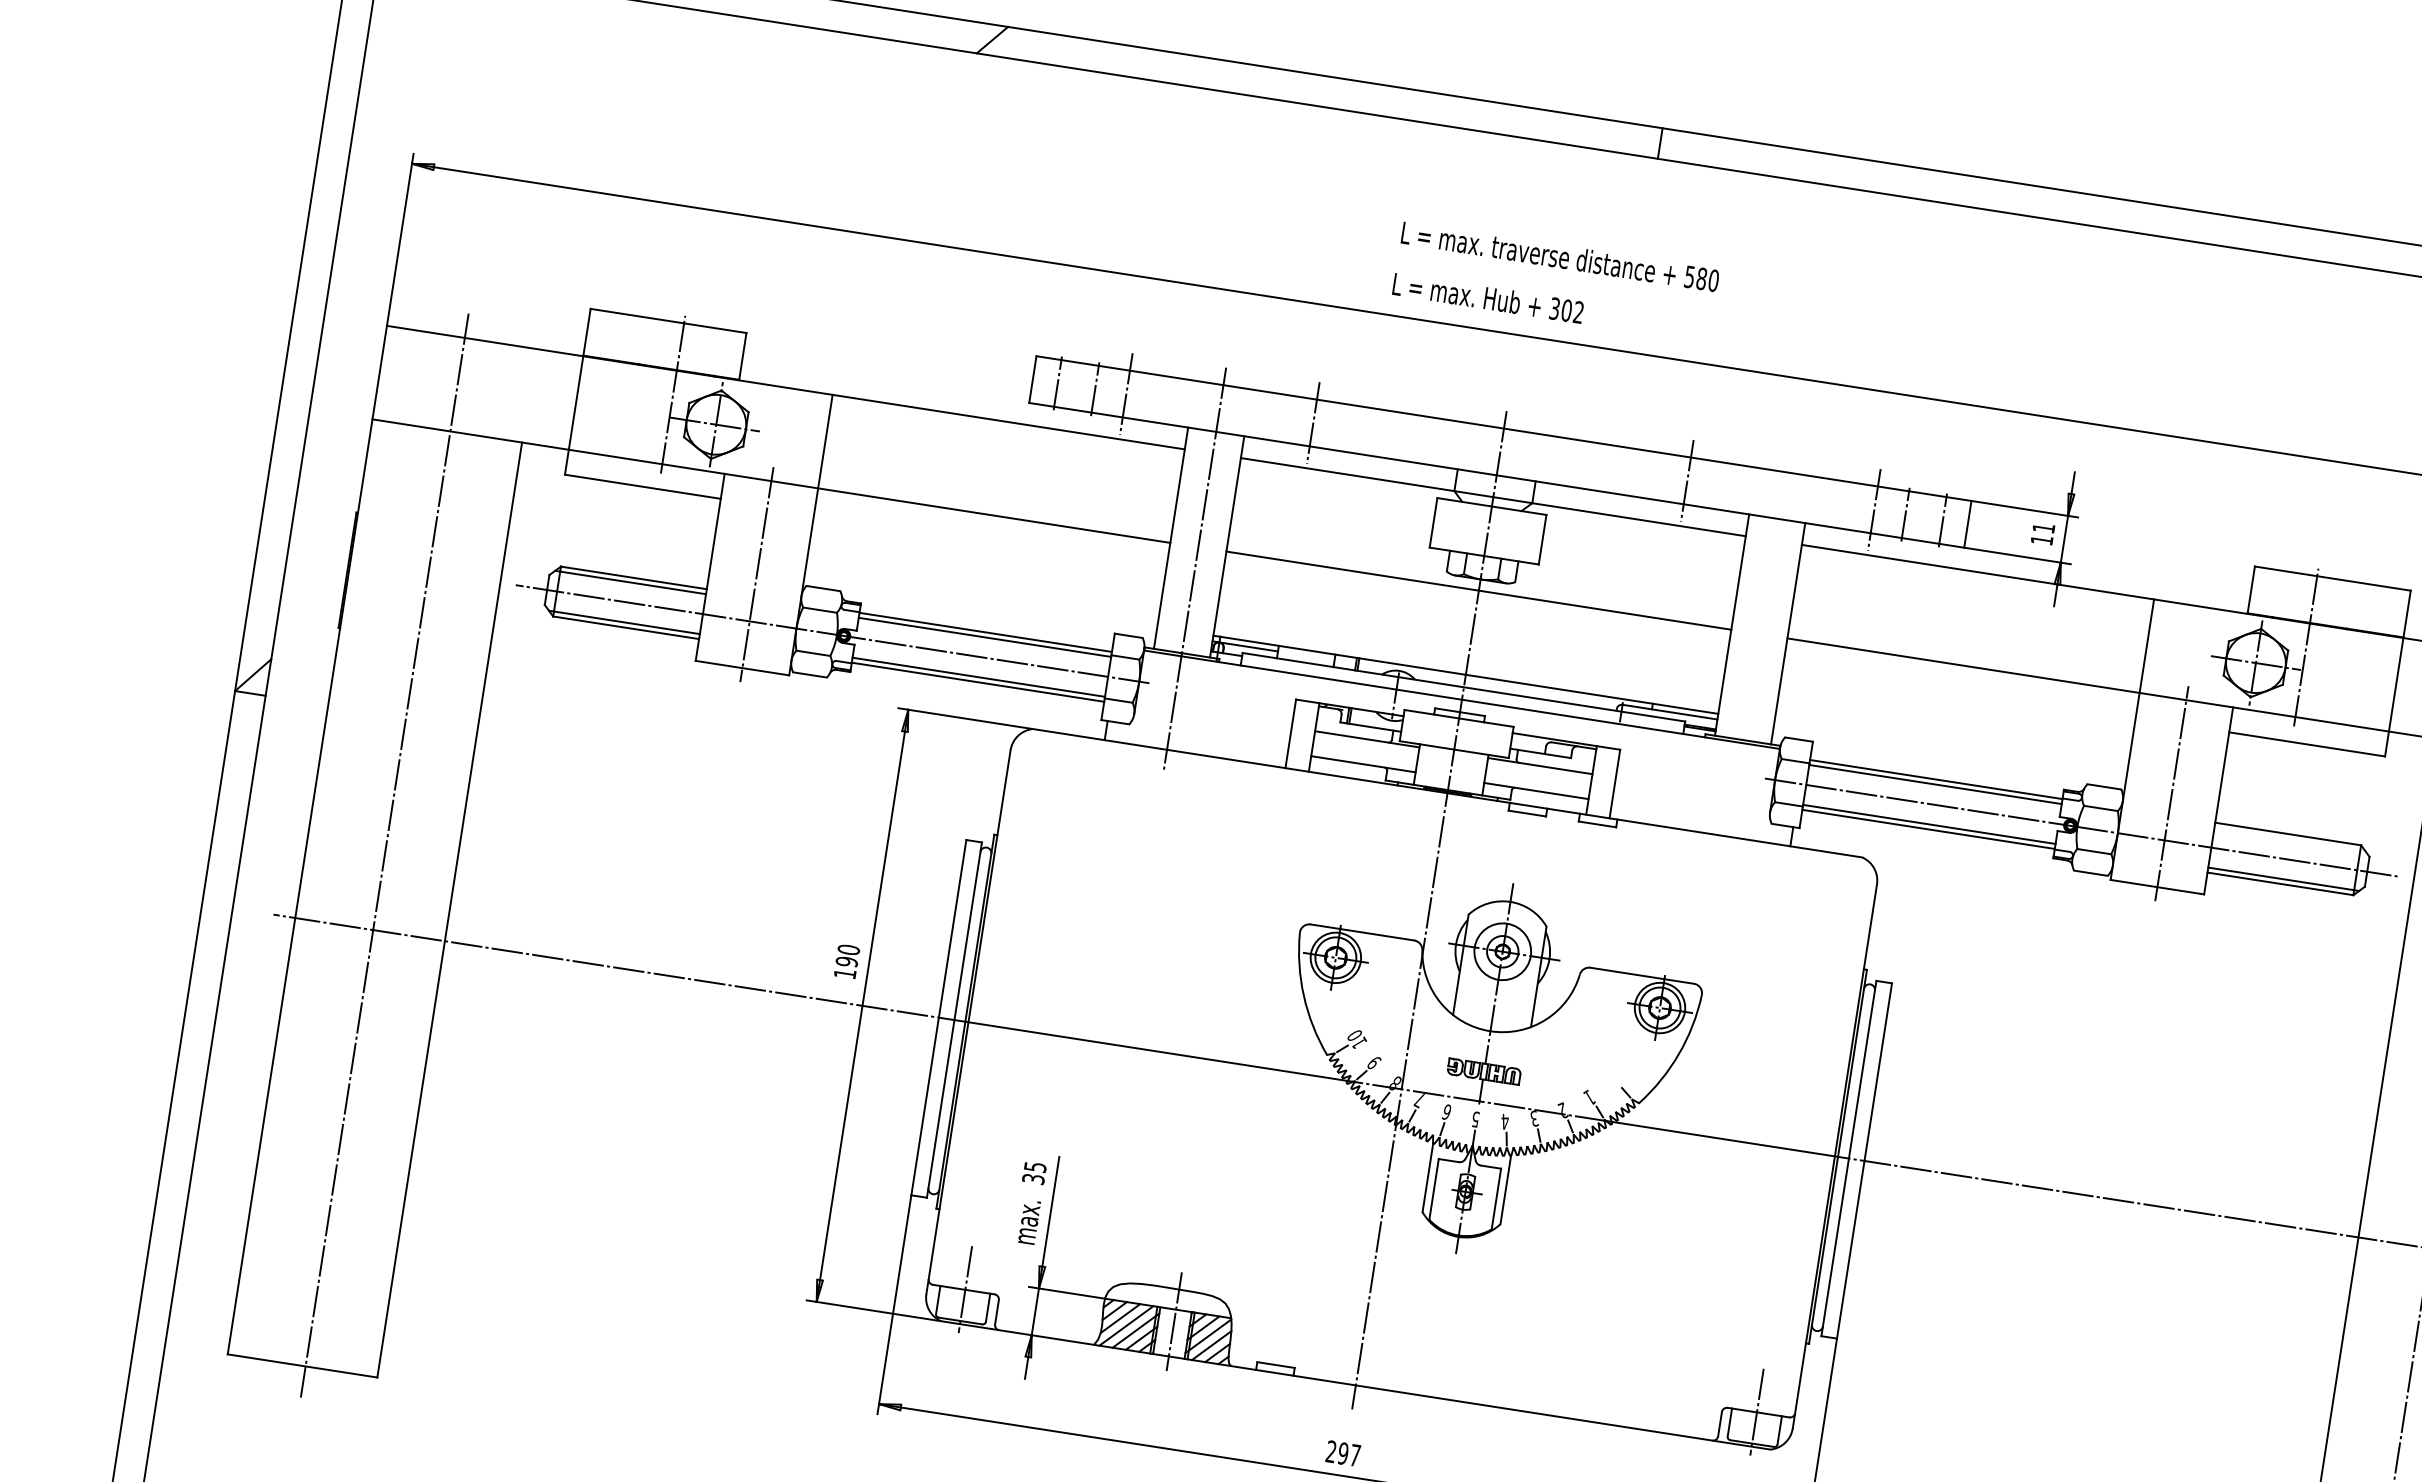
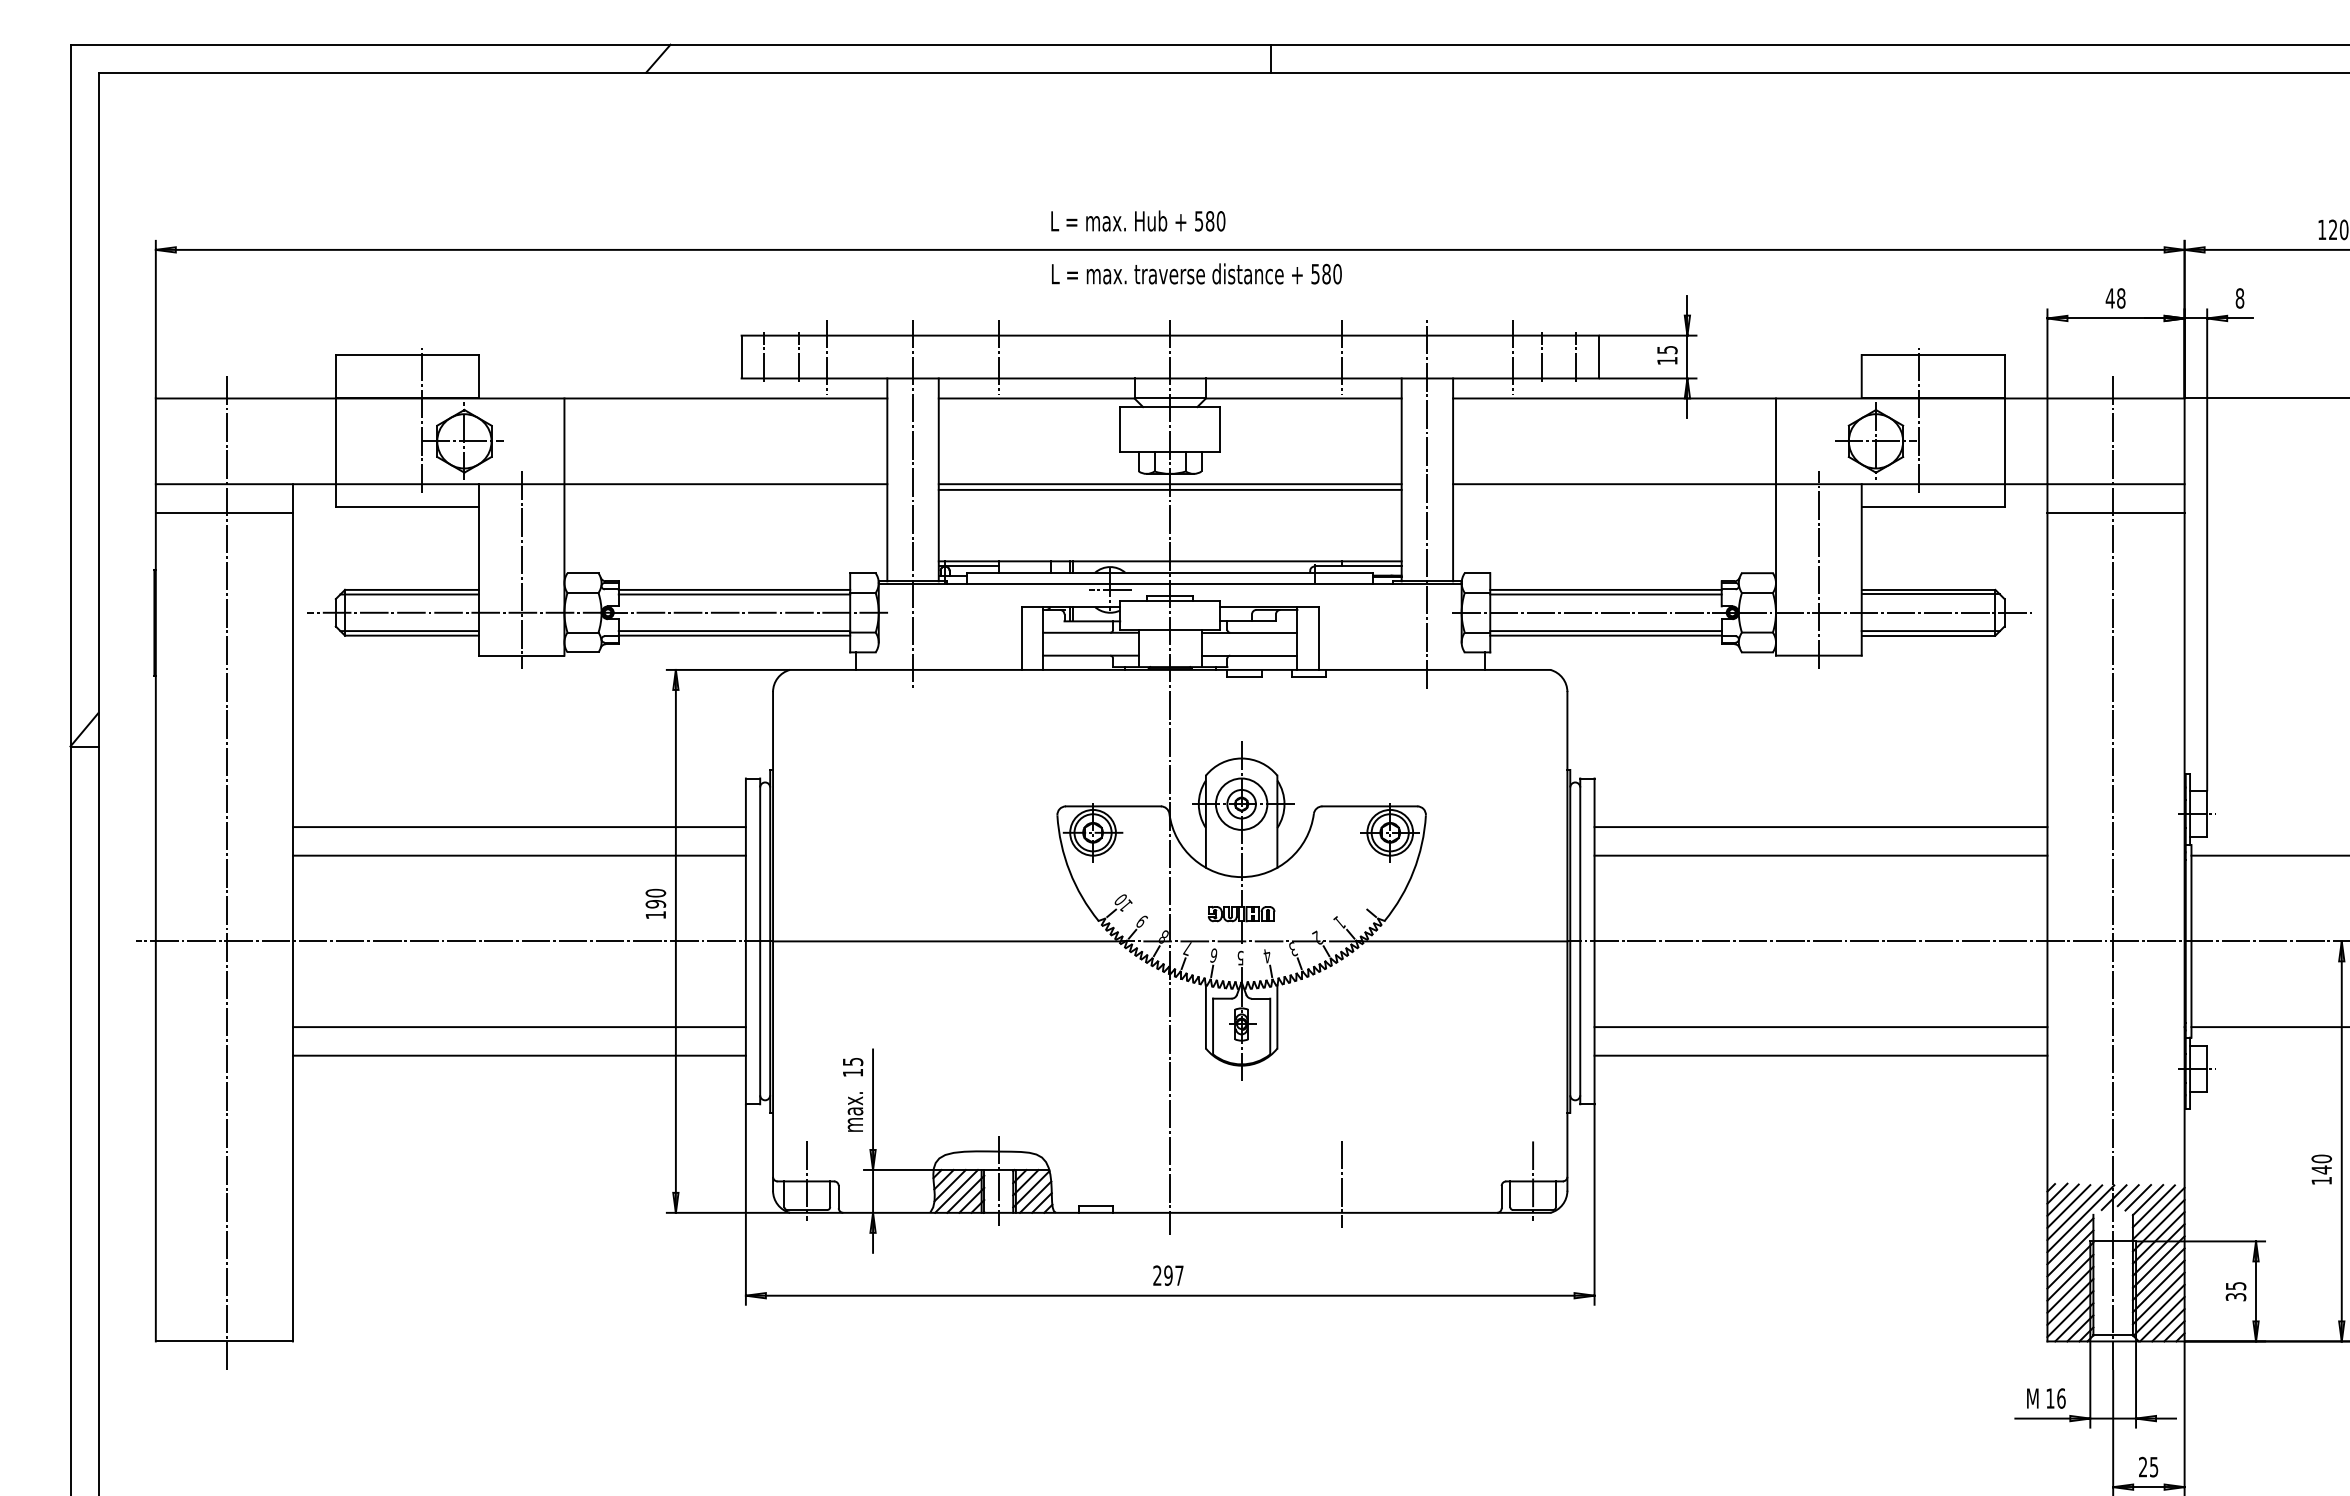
text: (1560, 256) -> (1196, 273), moved
text: (1567, 310) -> (1210, 221), 302 -> 580
line: (441, 461) -> (223, 512), added
text: (2043, 528) -> (1667, 350), 11 -> 15
line: (1477, 596) -> (1169, 489), added
line: (1756, 655) -> (1427, 503), added
line: (1394, 695) -> (1109, 589), added
line: (2289, 839) -> (1930, 594), added
line: (710, 855) -> (518, 827), added
line: (705, 885) -> (518, 855), added
line: (676, 1073) -> (518, 1027), added
line: (2130, 1074) -> (1820, 827), added
line: (671, 1103) -> (518, 1055), added
line: (2125, 1105) -> (1820, 855), added
text: (1033, 1178) -> (852, 1072), 35 -> 15
line: (2096, 1293) -> (1820, 1027), added
line: (2091, 1323) -> (1820, 1055), added
line: (1547, 1382) -> (1341, 1183), added

